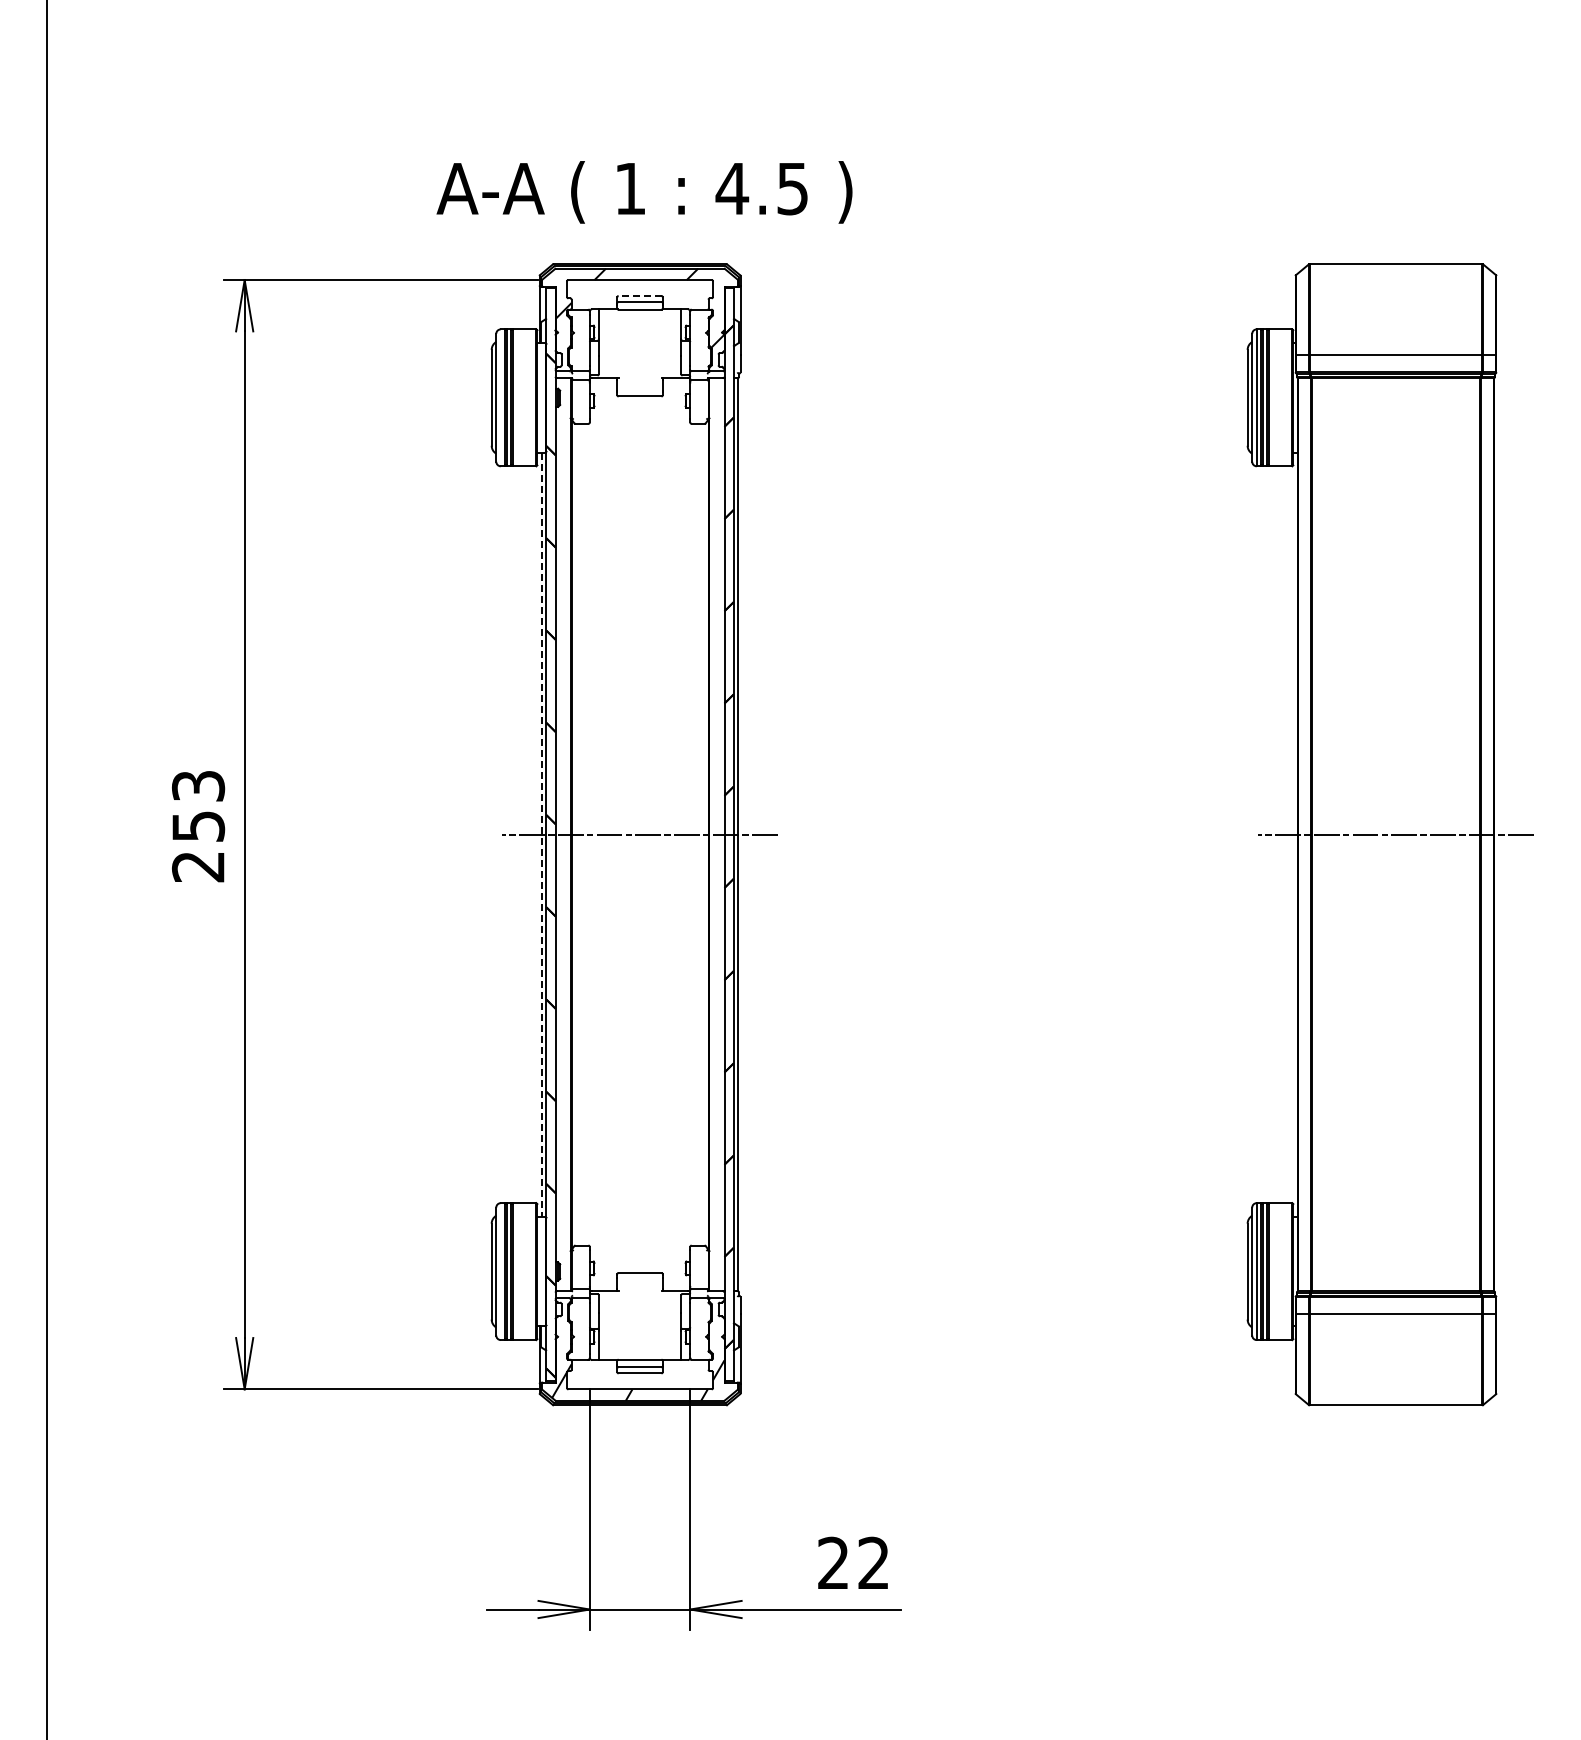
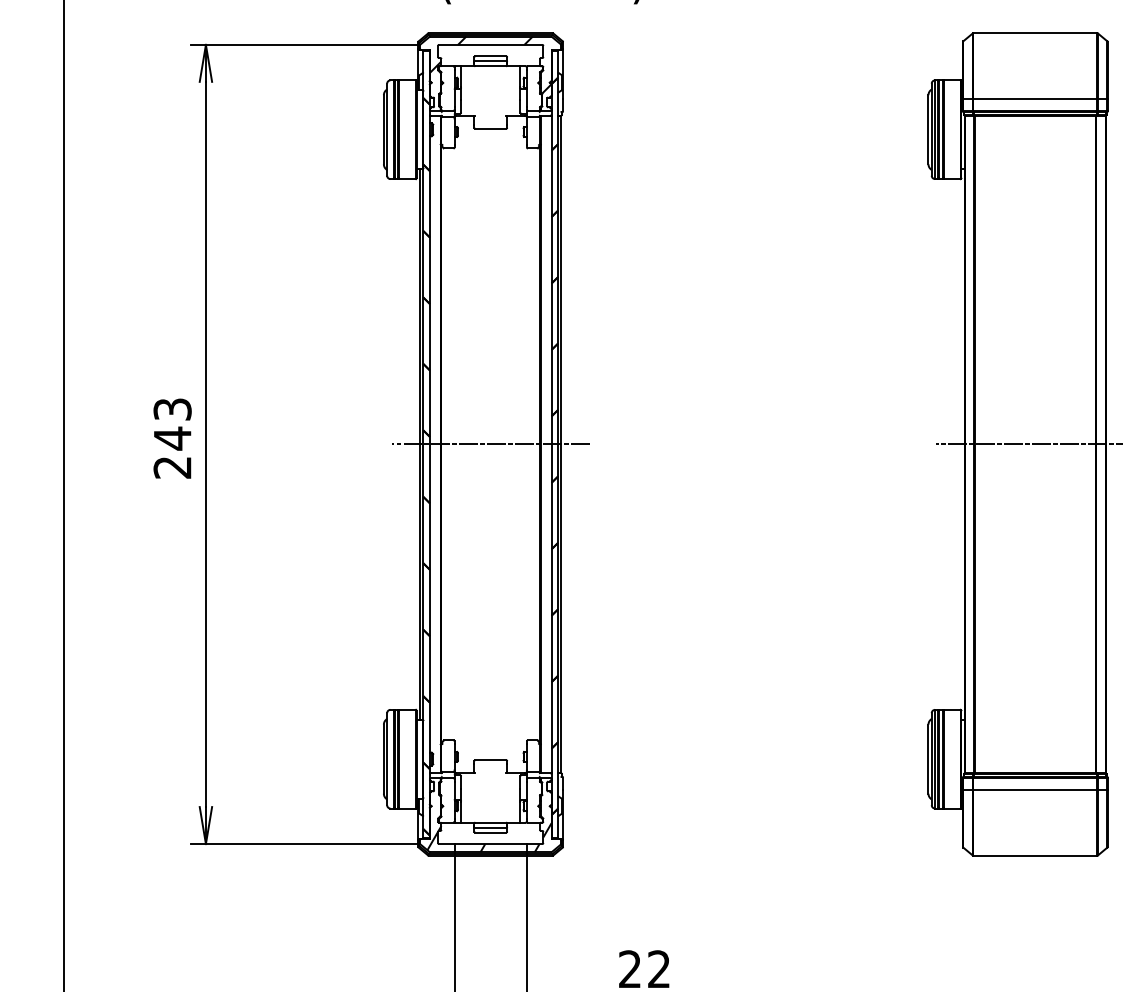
line: (639, 296) -> (490, 56), dashed -> solid
text: (198, 826) -> (172, 438), 253 -> 243
line: (541, 835) -> (419, 445), dashed -> solid

